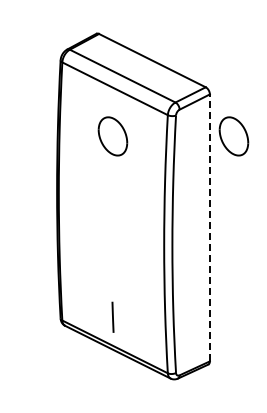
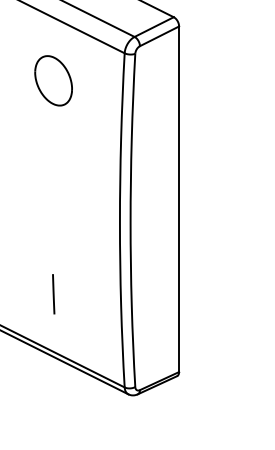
part: (233, 136) -> (209, 80), removed
line: (209, 227) -> (178, 198), dashed -> solid
line: (112, 316) -> (53, 293), moved

